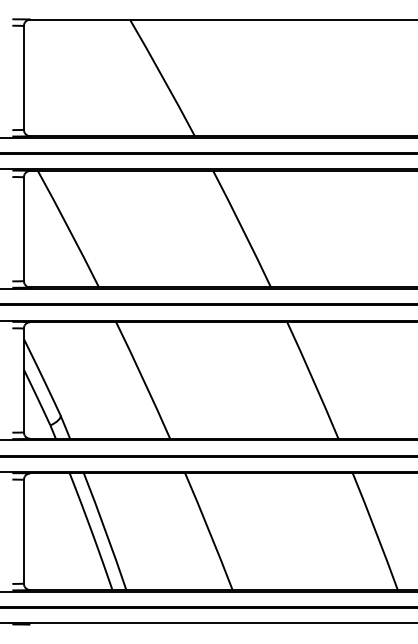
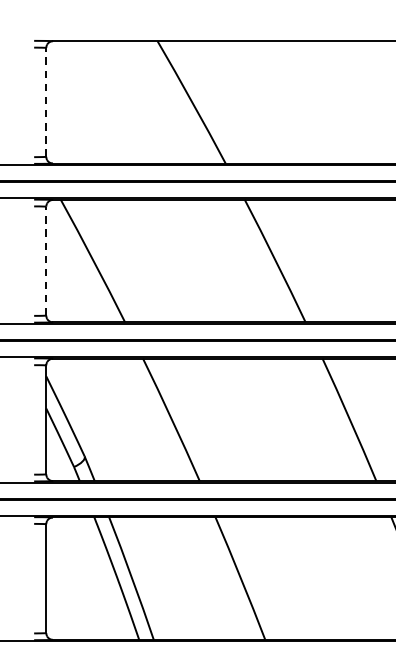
line: (23, 77) -> (45, 101), solid -> dashed
line: (23, 229) -> (45, 261), solid -> dashed

